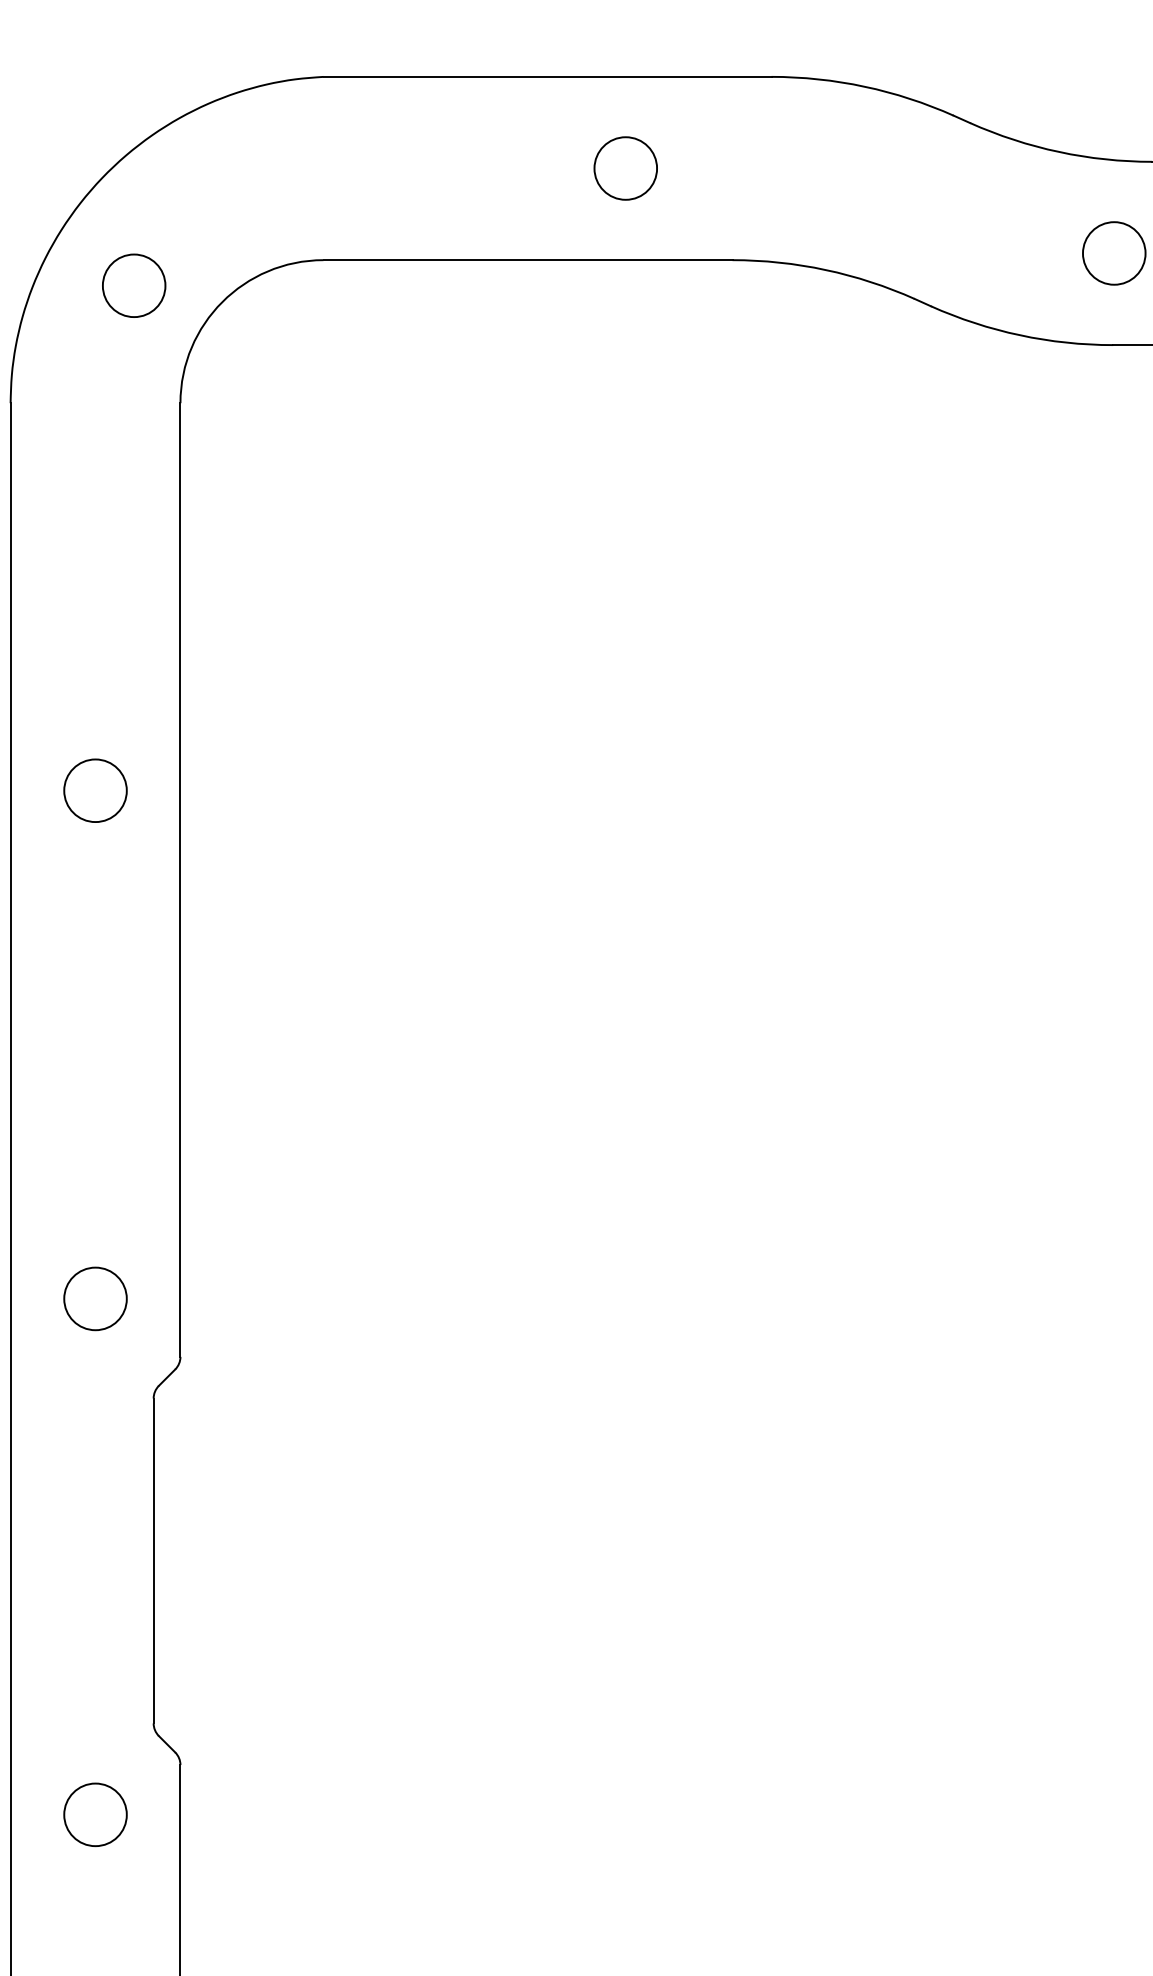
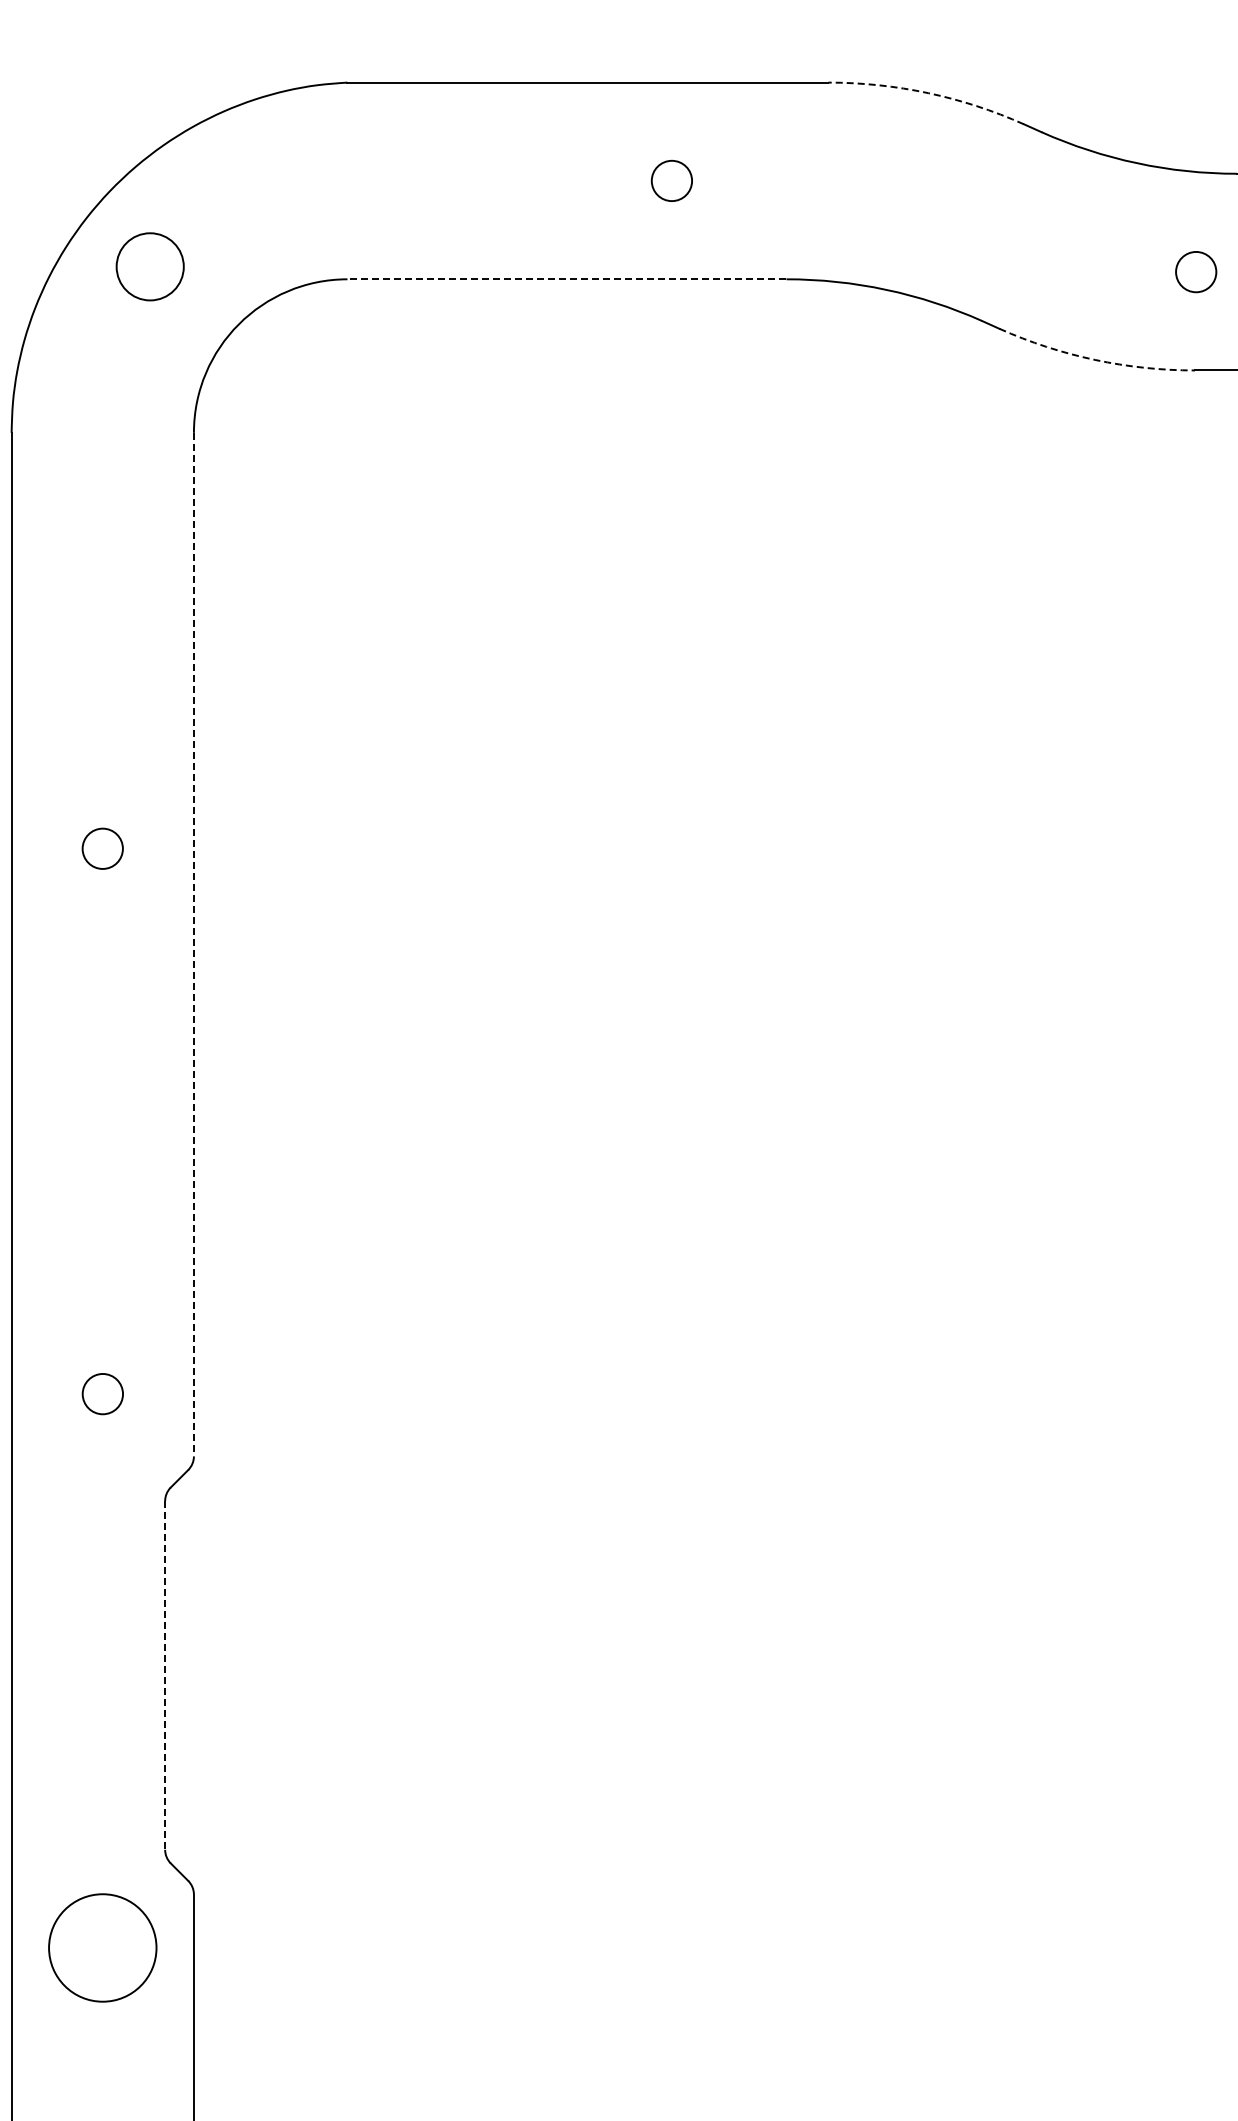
arc: (864, 87) -> (928, 93), solid -> dashed
circle: (625, 168) -> (671, 180), size x0.6
circle: (1113, 252) -> (1195, 271), size x0.6
line: (527, 260) -> (566, 279), solid -> dashed
circle: (133, 285) -> (149, 266), moved
arc: (1020, 334) -> (1095, 359), solid -> dashed
circle: (95, 790) -> (102, 848), size x0.6
line: (180, 879) -> (193, 944), solid -> dashed
circle: (95, 1298) -> (102, 1393), size x0.6
line: (153, 1560) -> (165, 1675), solid -> dashed
circle: (95, 1814) -> (102, 1947), size x1.6

